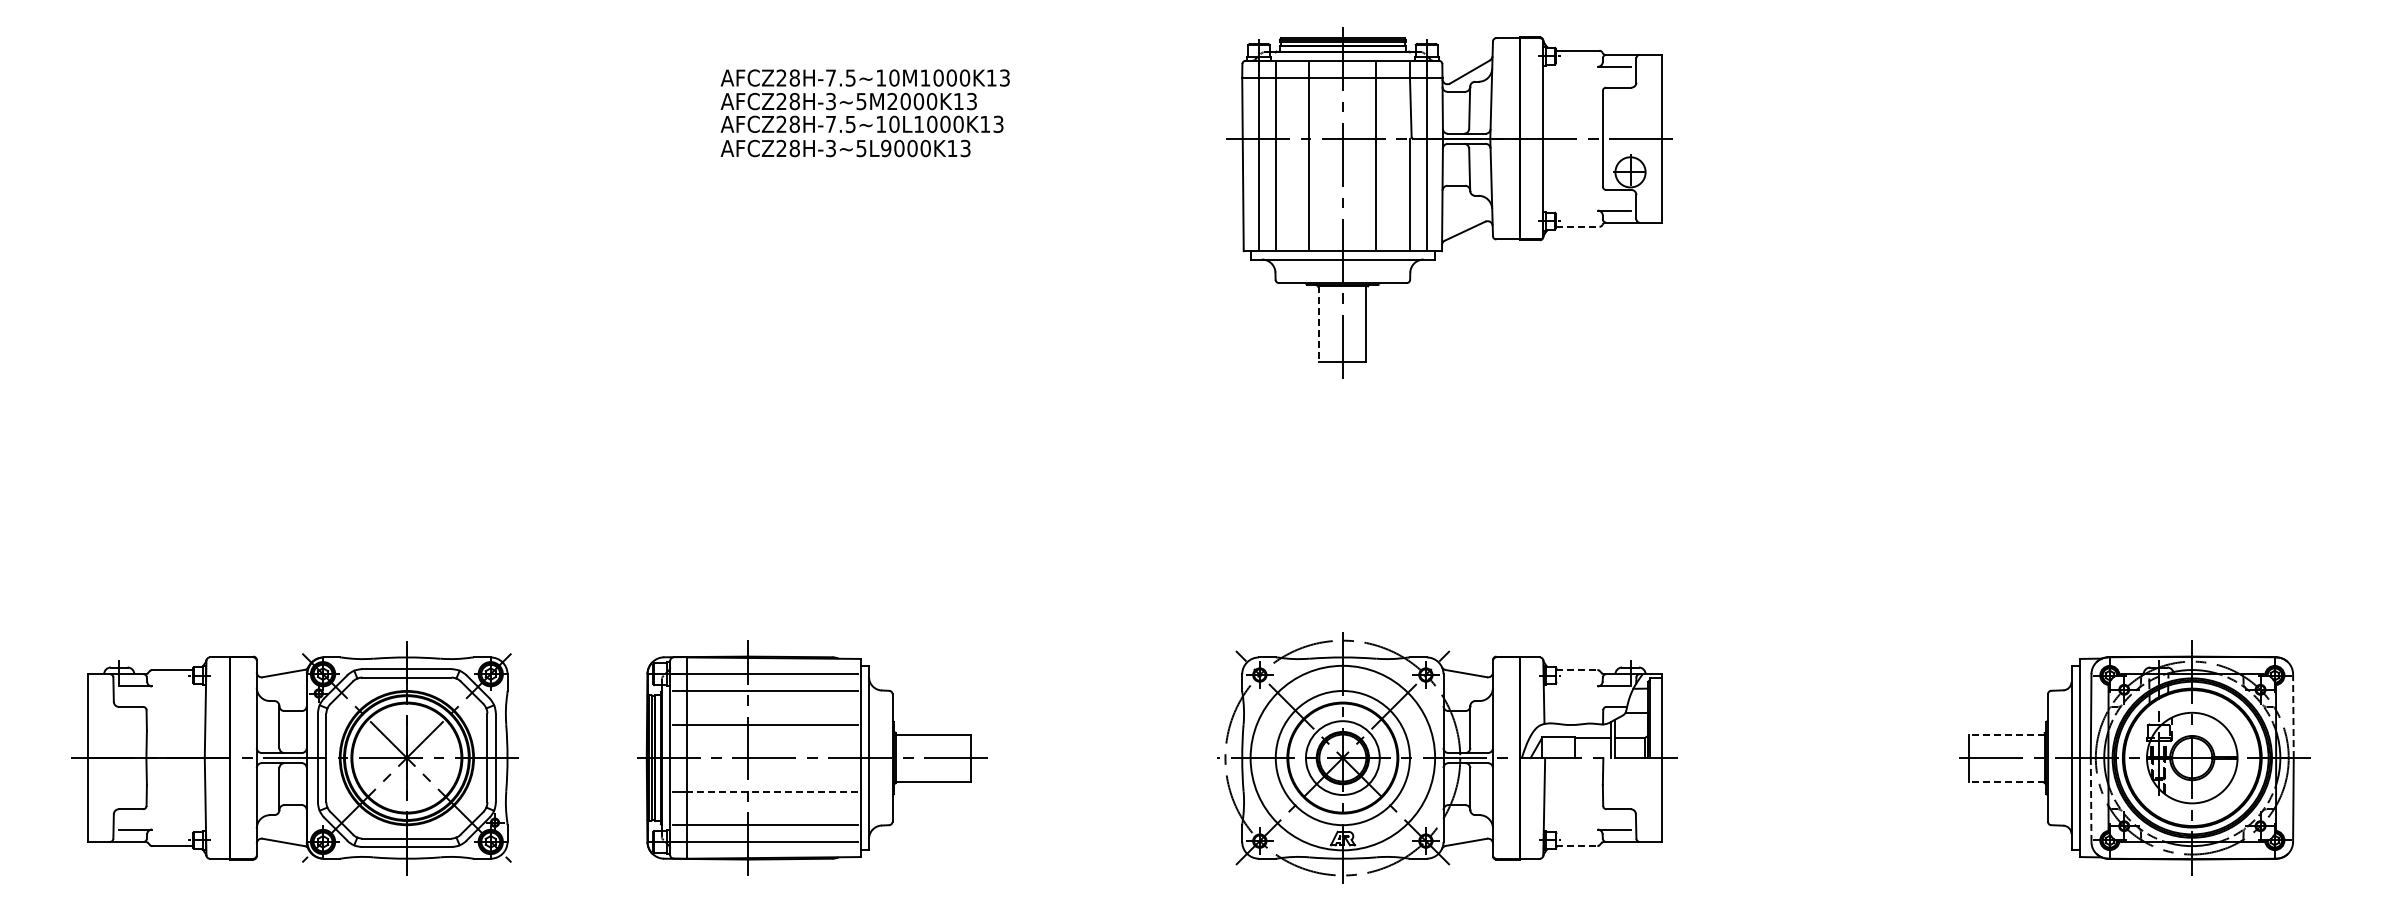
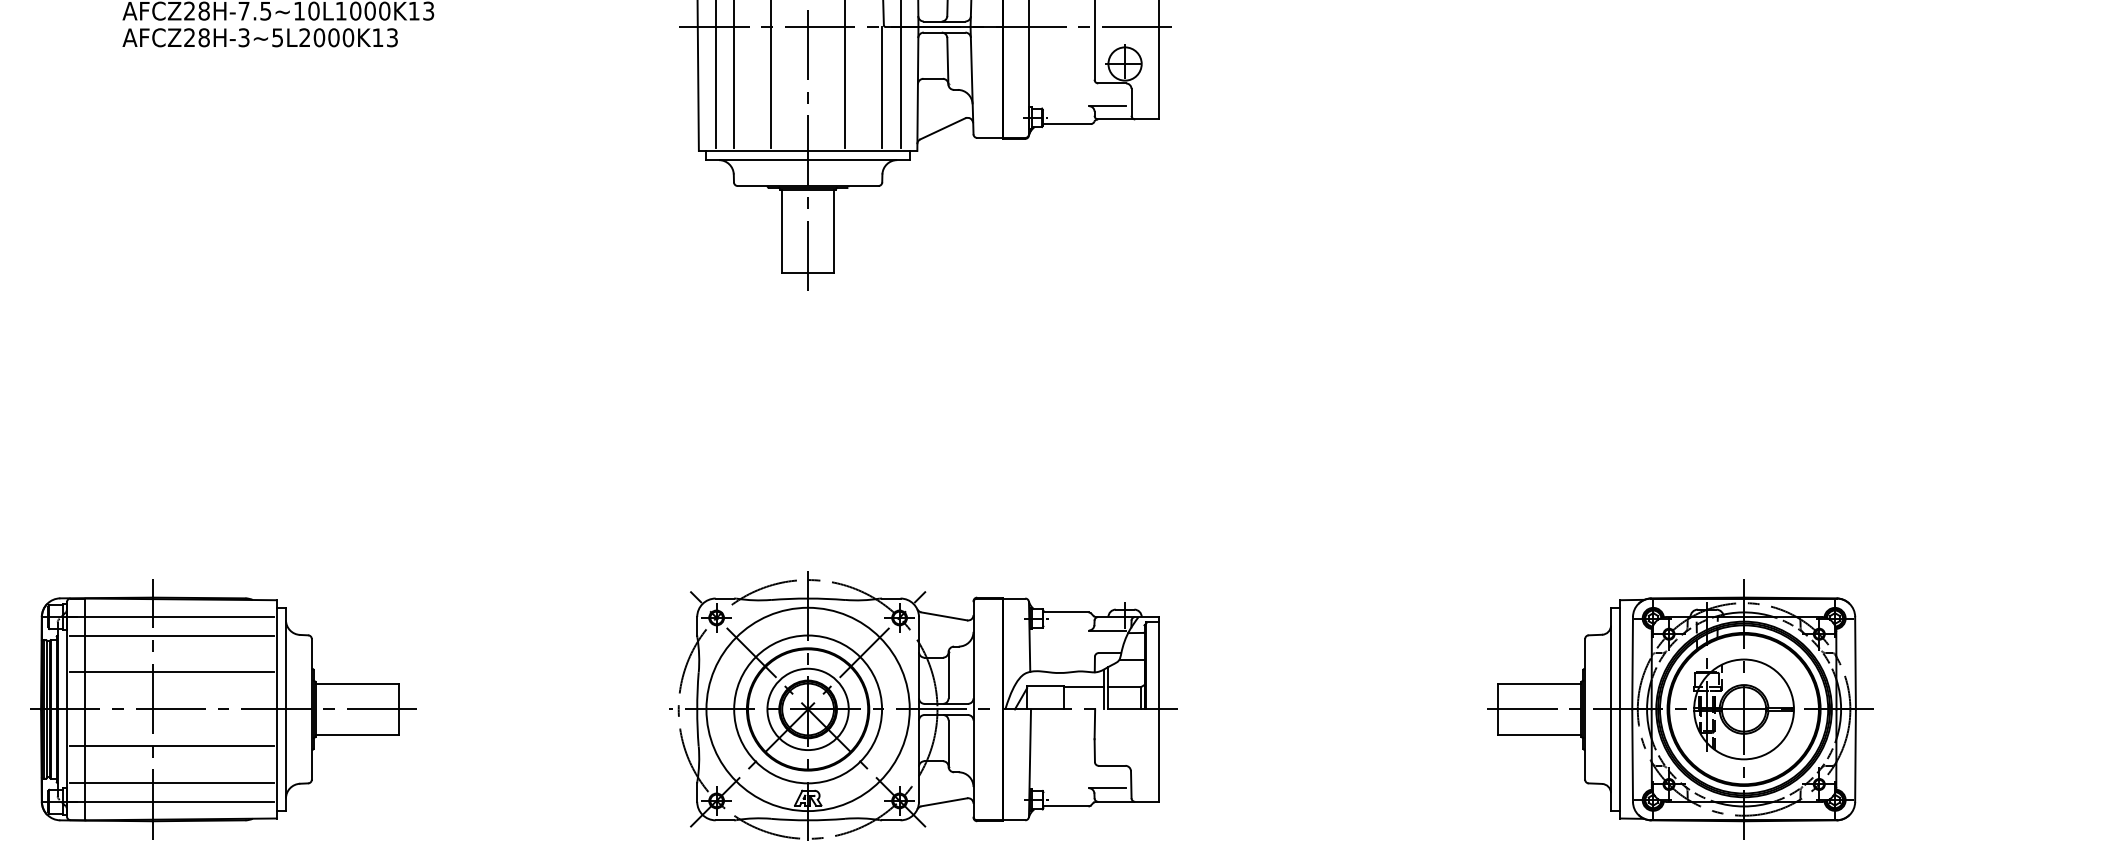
text: (886, 148) -> (305, 37), AFCZ28H-3~5L9000K13 -> AFCZ28H-3~5L2000K13
line: (1577, 226) -> (1066, 123), dashed -> solid
line: (1319, 324) -> (782, 231), dashed -> solid
line: (1576, 670) -> (1065, 612), dashed -> solid
line: (2293, 716) -> (1855, 663), dashed -> solid
line: (2006, 734) -> (1539, 683), dashed -> solid
line: (2006, 781) -> (1539, 735), dashed -> solid
line: (772, 791) -> (179, 746), dashed -> solid
line: (2091, 800) -> (1633, 756), dashed -> solid
line: (1576, 846) -> (1065, 806), dashed -> solid

